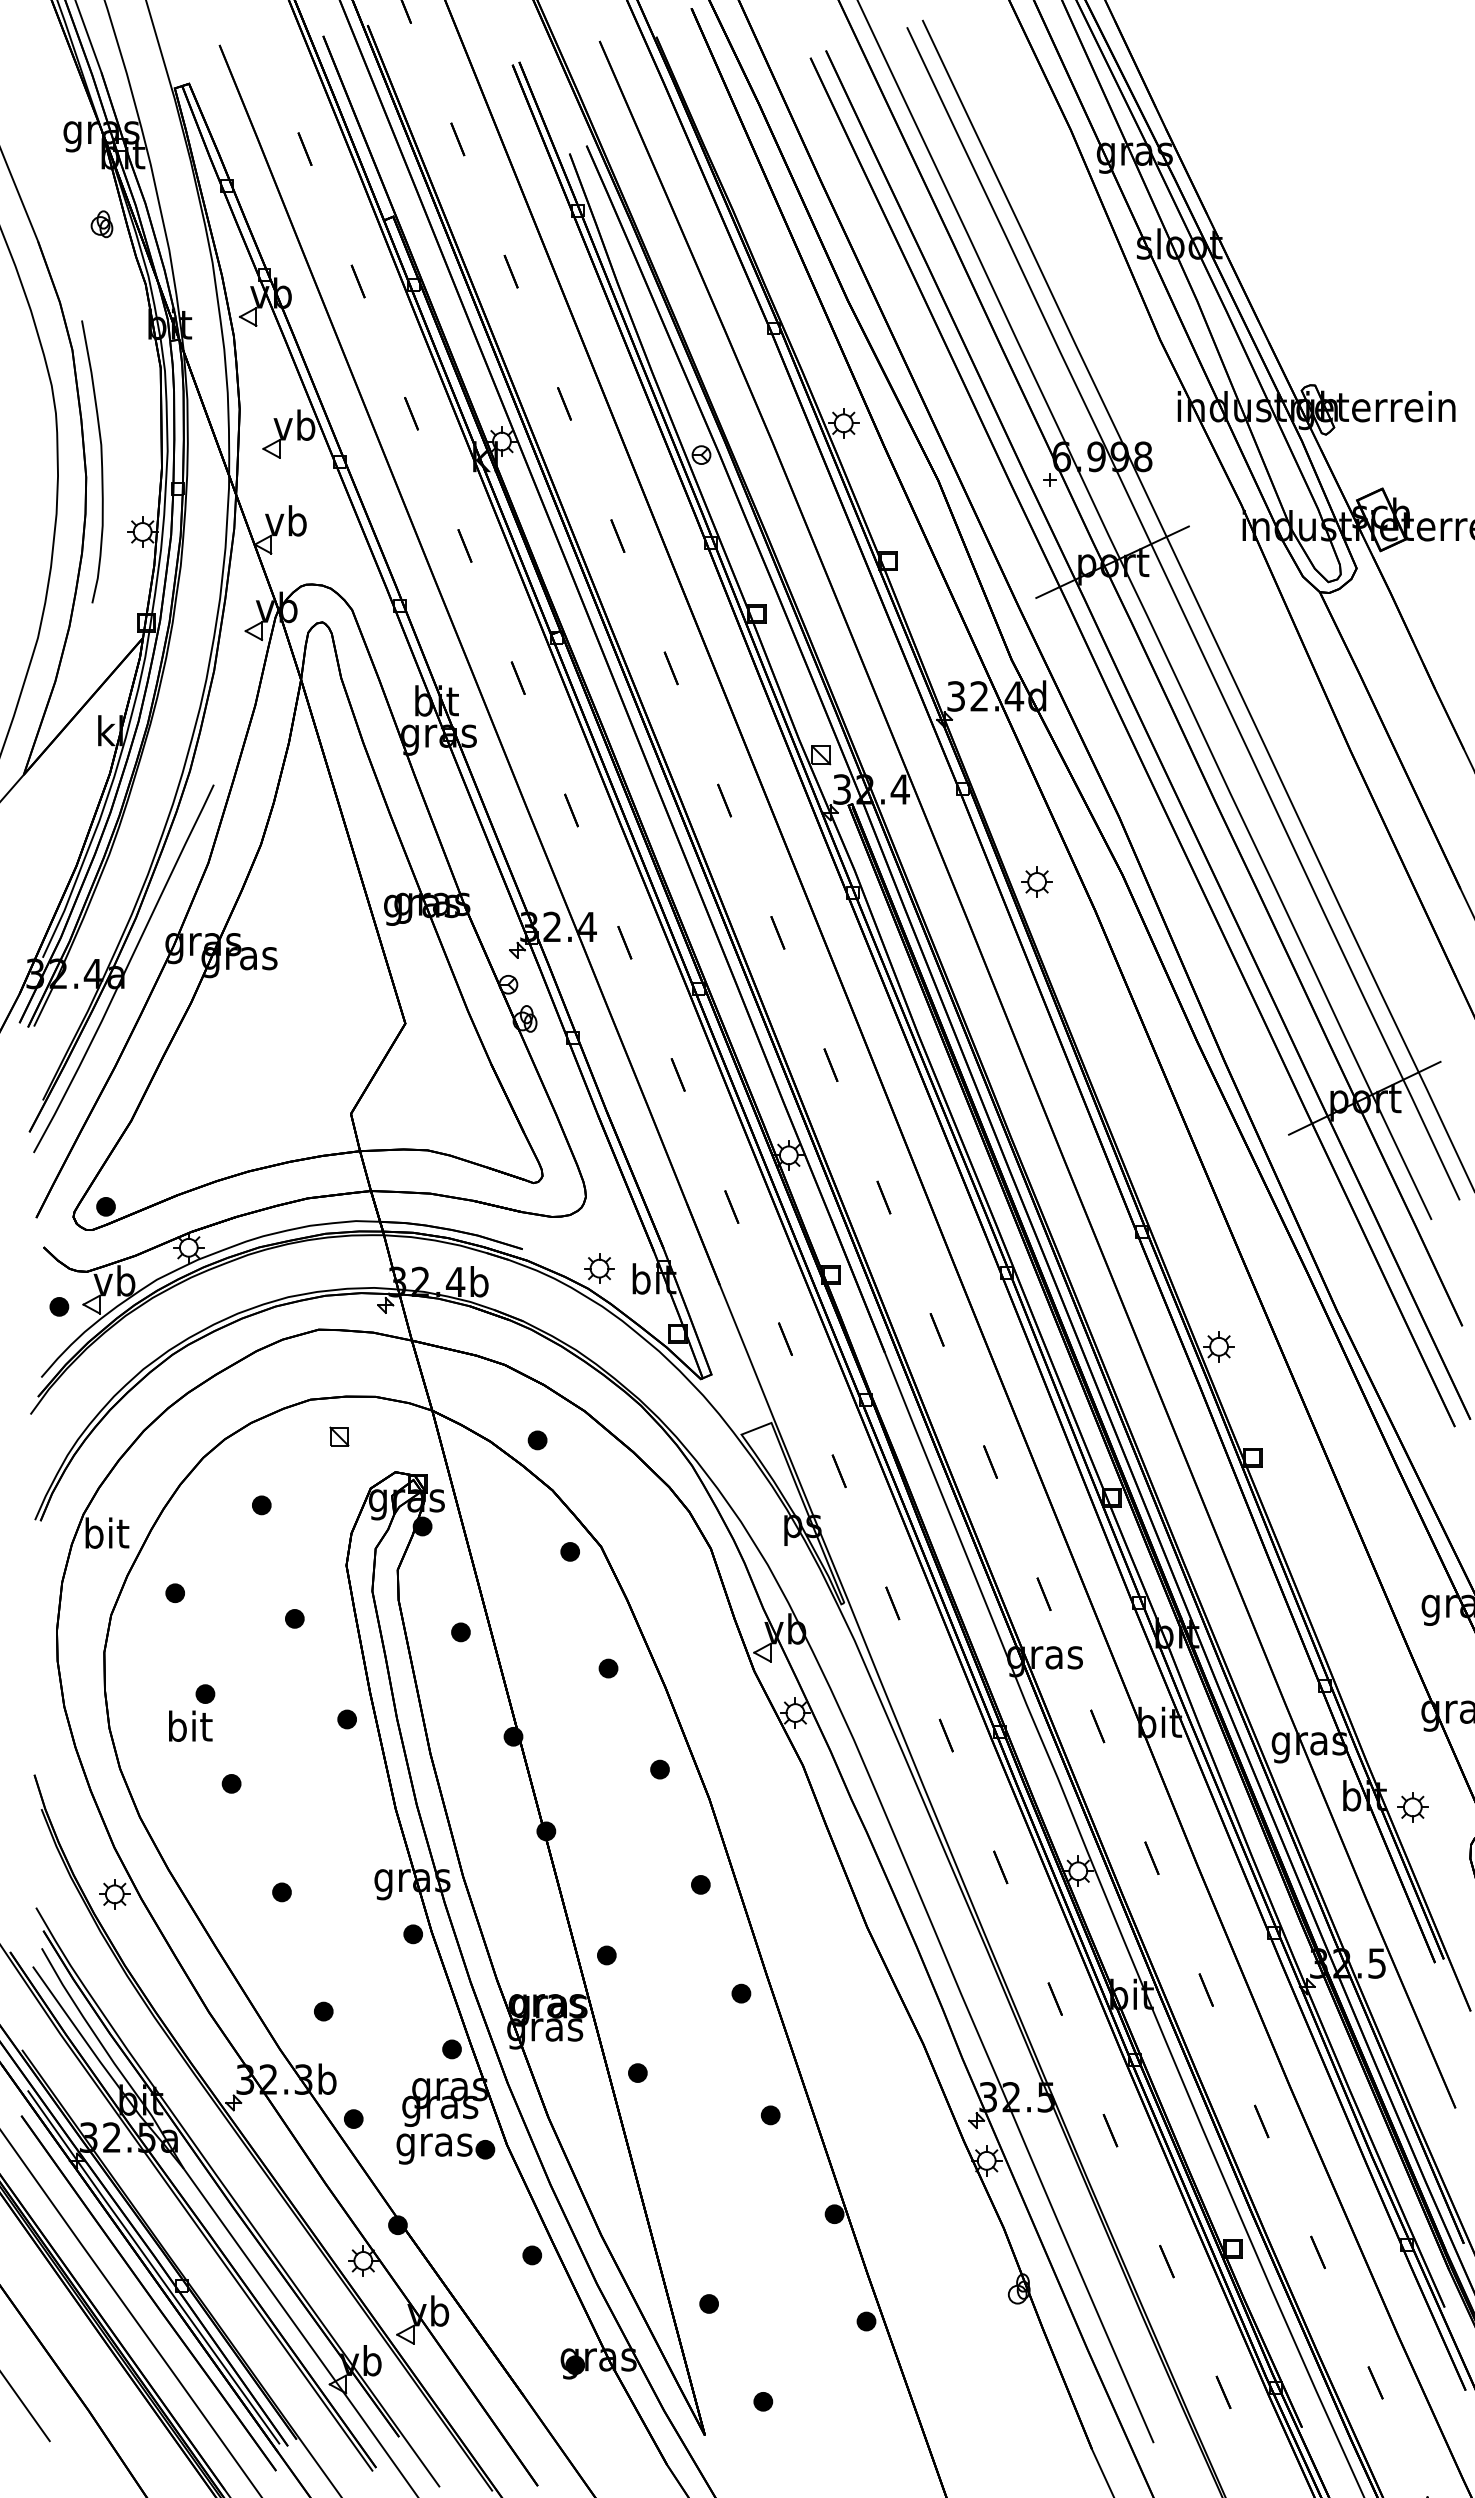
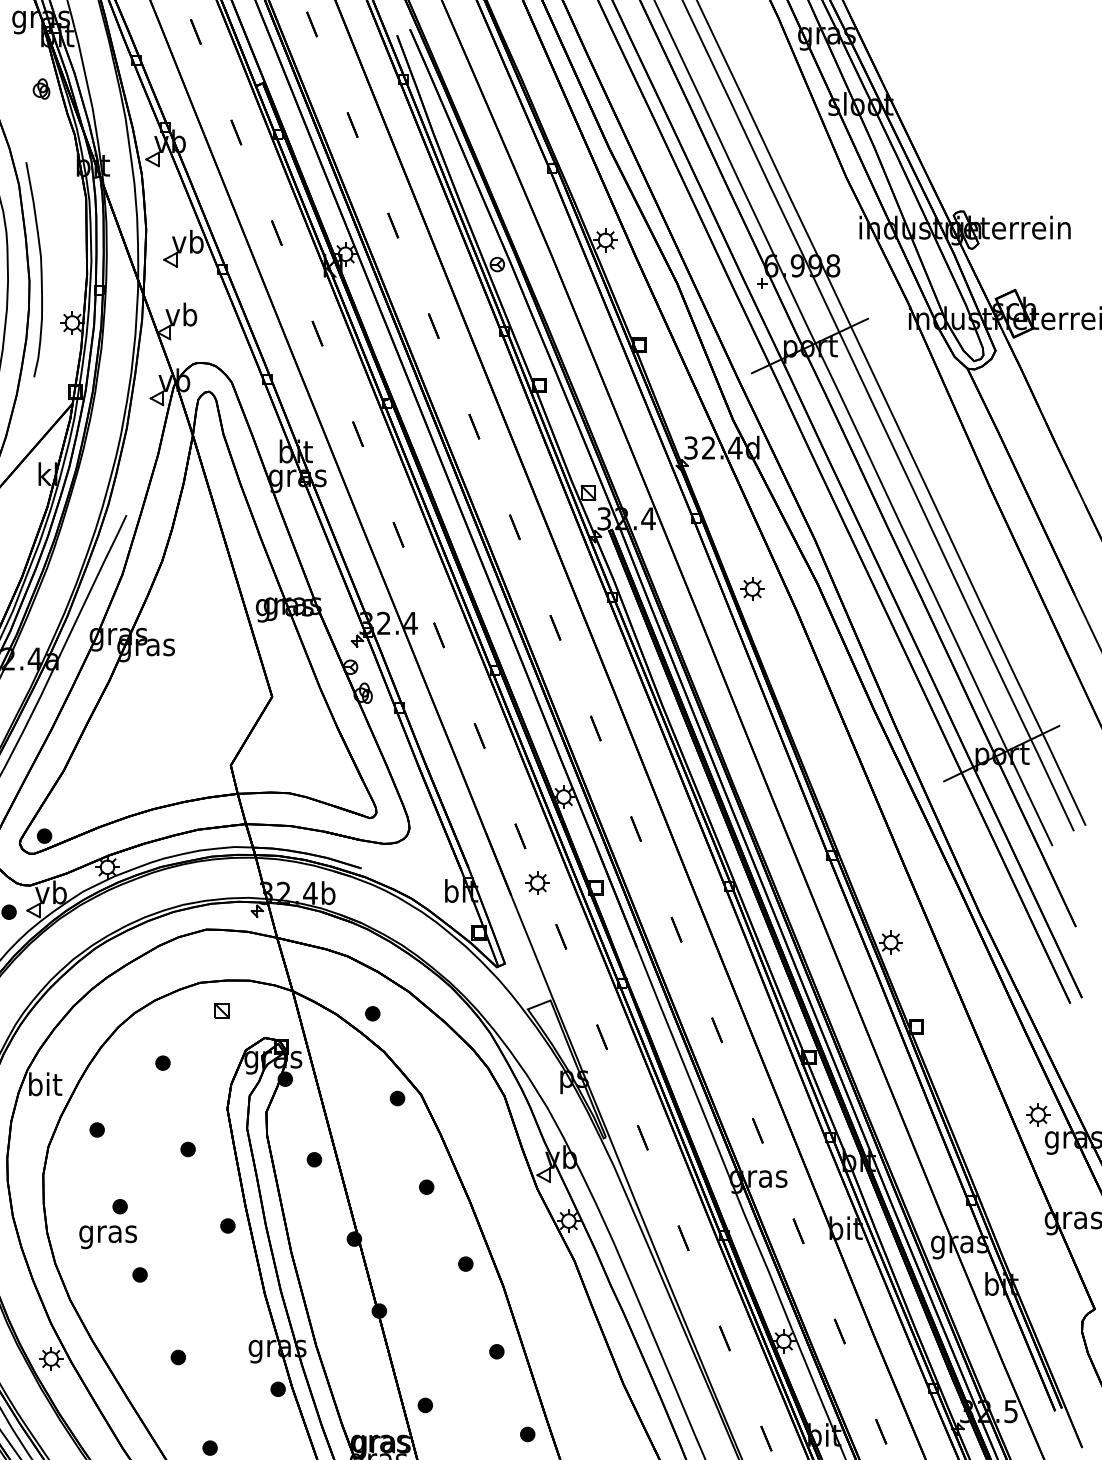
part: (599, 1268) -> (537, 883), moved
text: (189, 1729) -> (108, 1233), bit -> gras
part: (1412, 1807) -> (1038, 1114), moved

